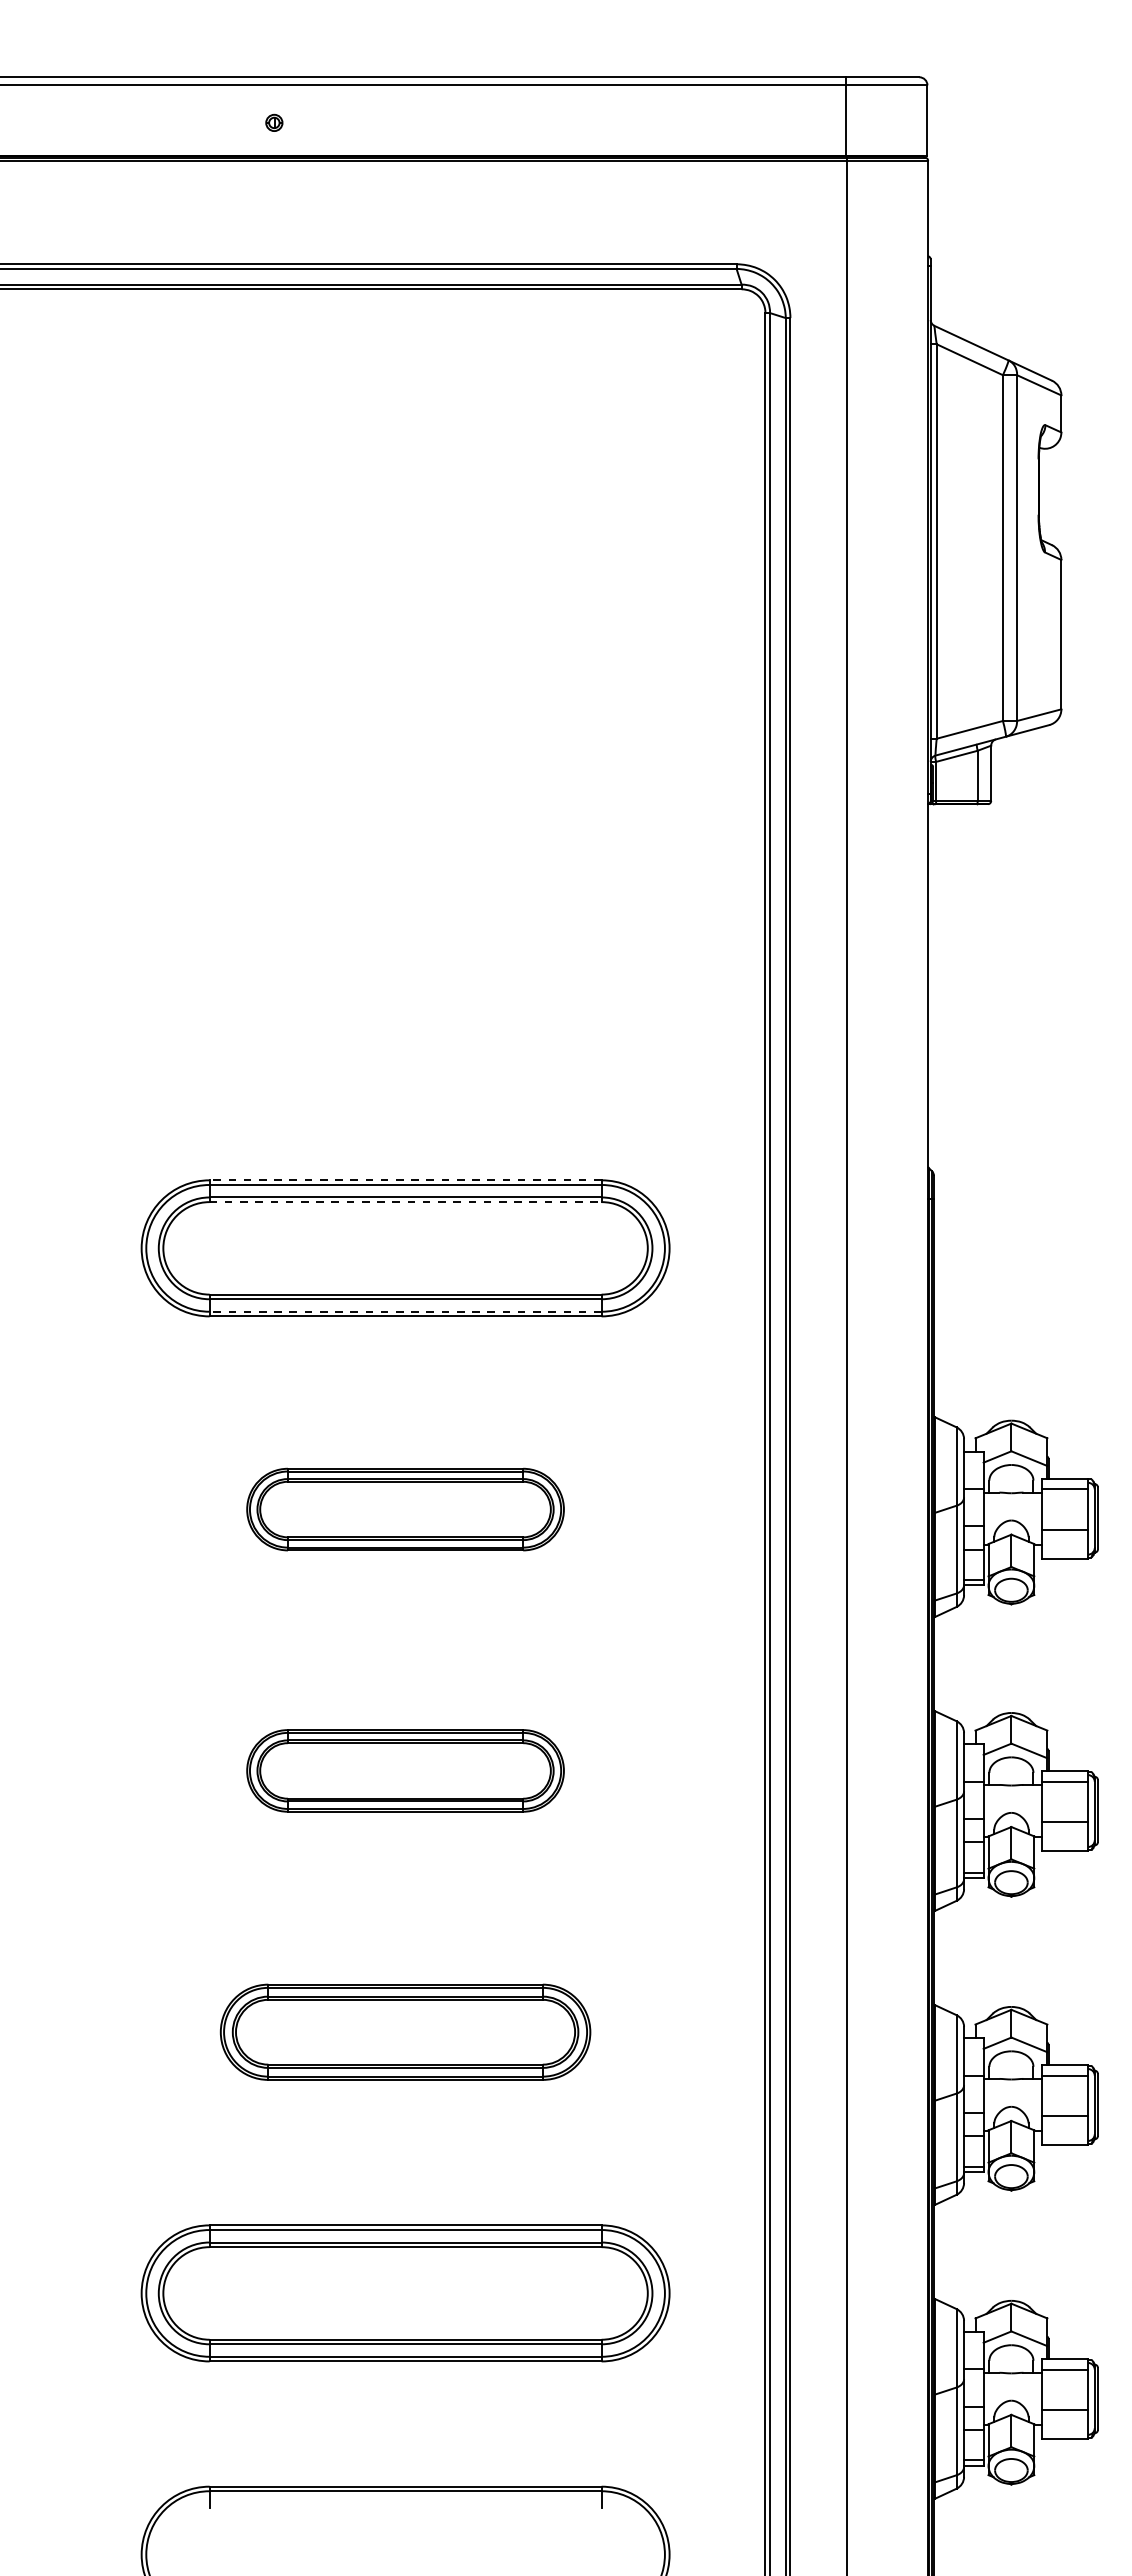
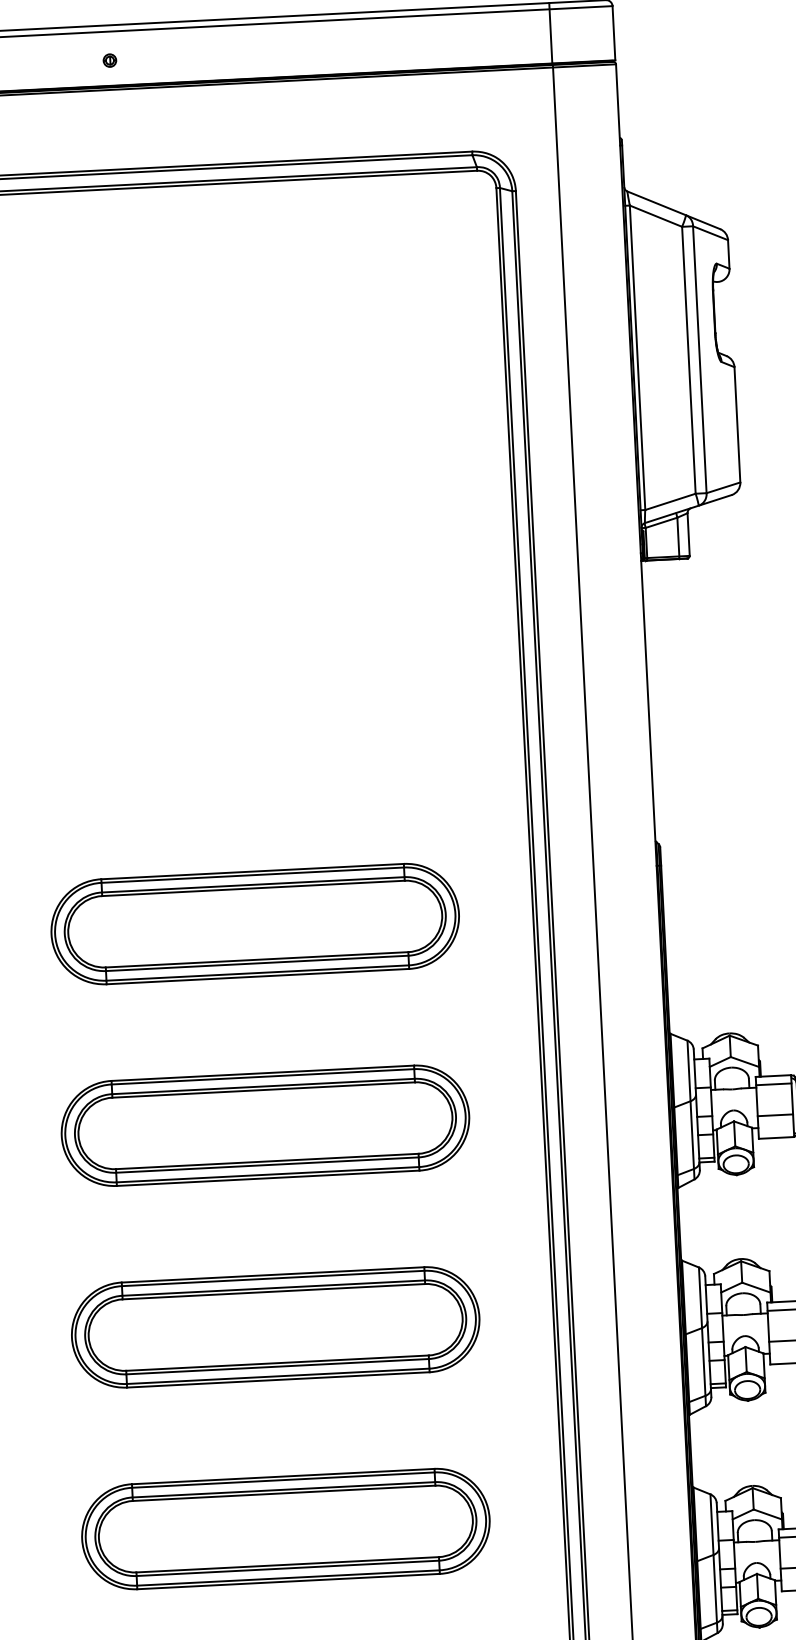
line: (405, 1180) -> (252, 871), dashed -> solid
line: (405, 1202) -> (253, 888), dashed -> solid
line: (405, 1311) -> (257, 972), dashed -> solid
part: (405, 1509) -> (265, 1125), size x1.67
part: (405, 1770) -> (275, 1327), size x1.67
part: (405, 2032) -> (285, 1529), size x1.43

